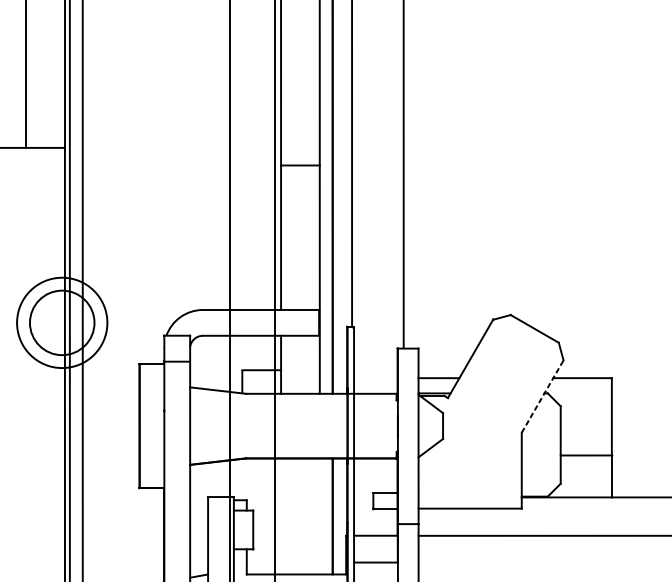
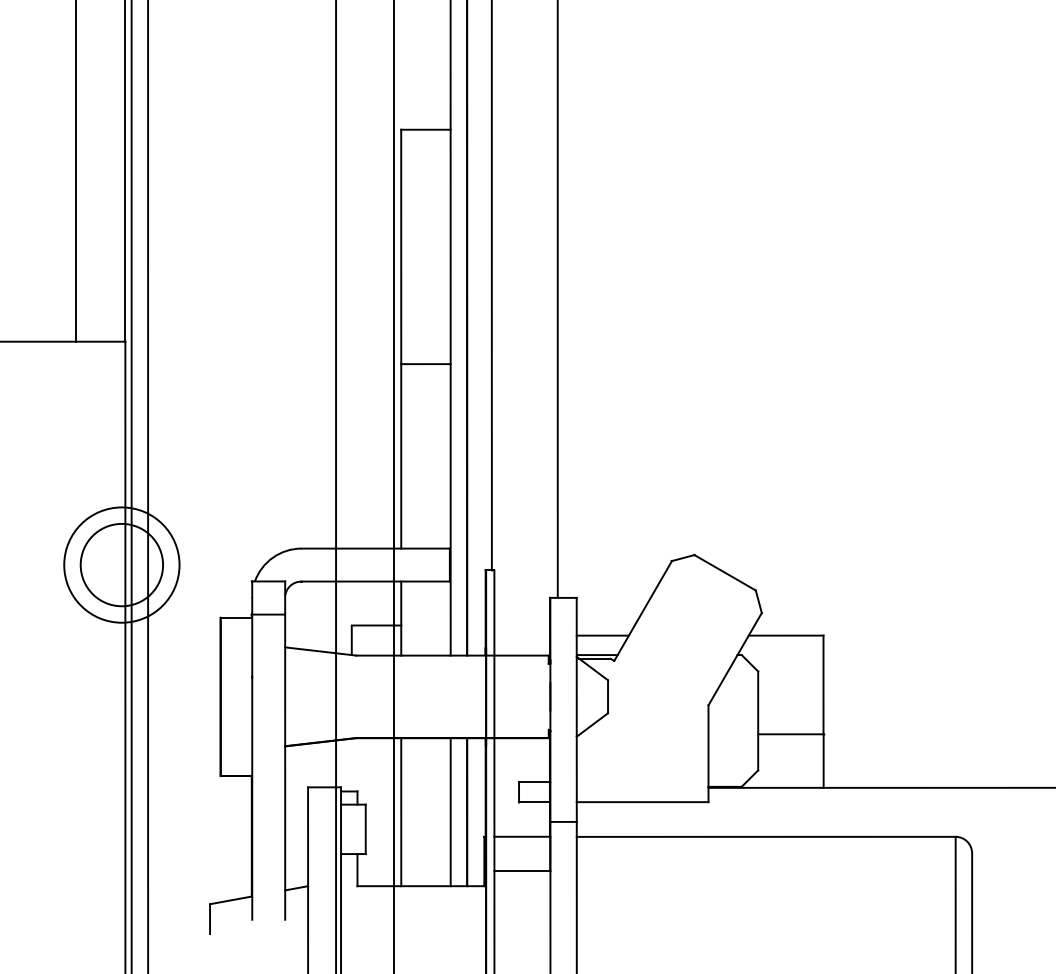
line: (542, 396) -> (735, 658), dashed -> solid
line: (281, 516) -> (401, 812), added
line: (319, 516) -> (450, 812), added

